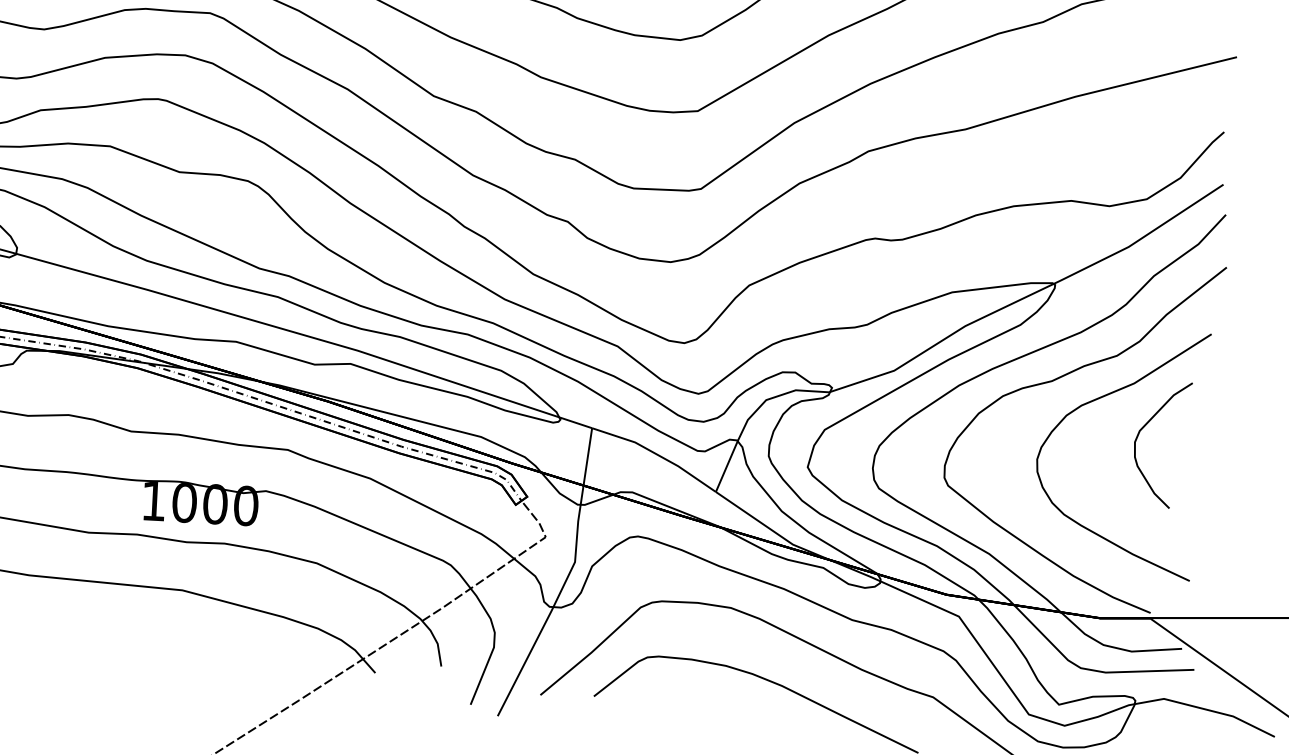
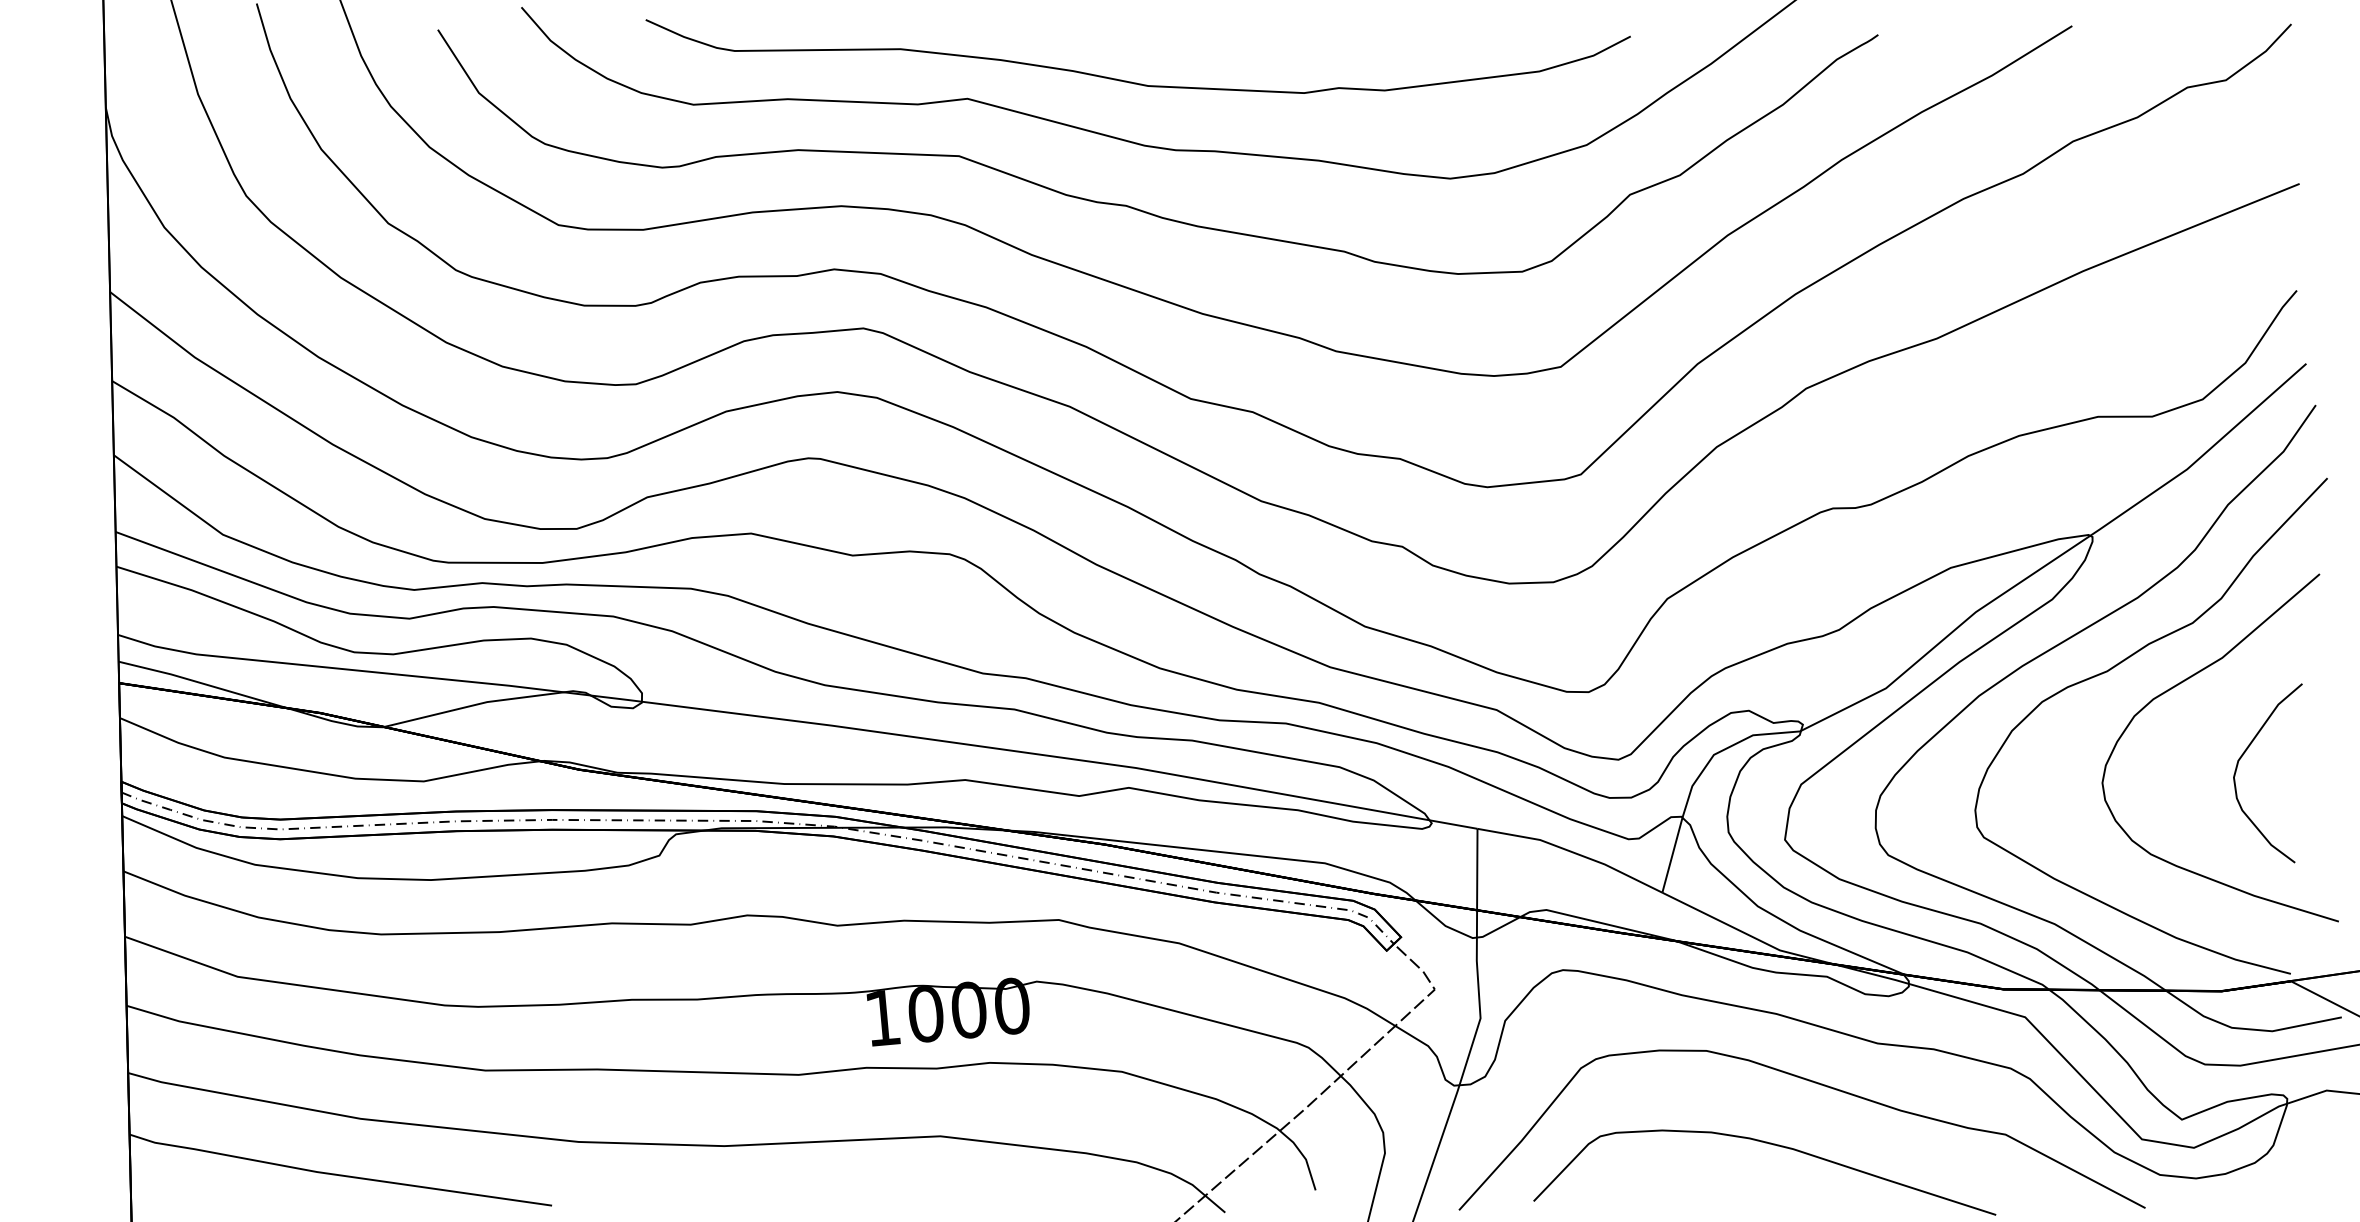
curve: (1144, 427) -> (2244, 754), moved

